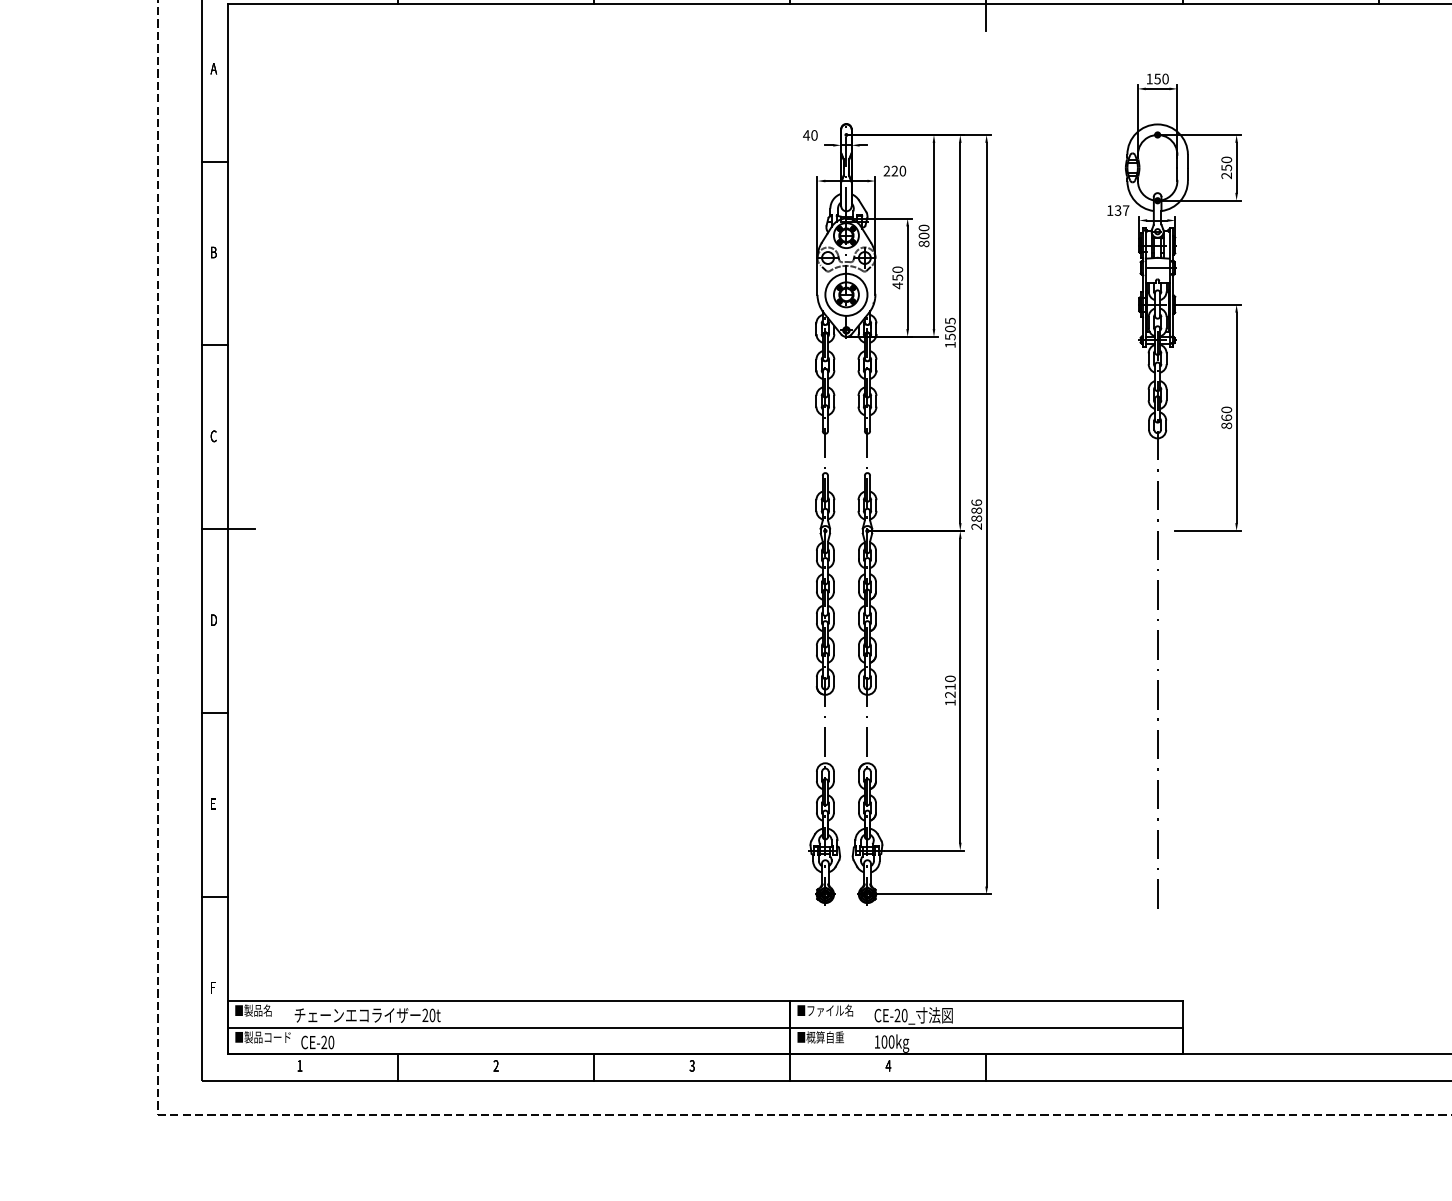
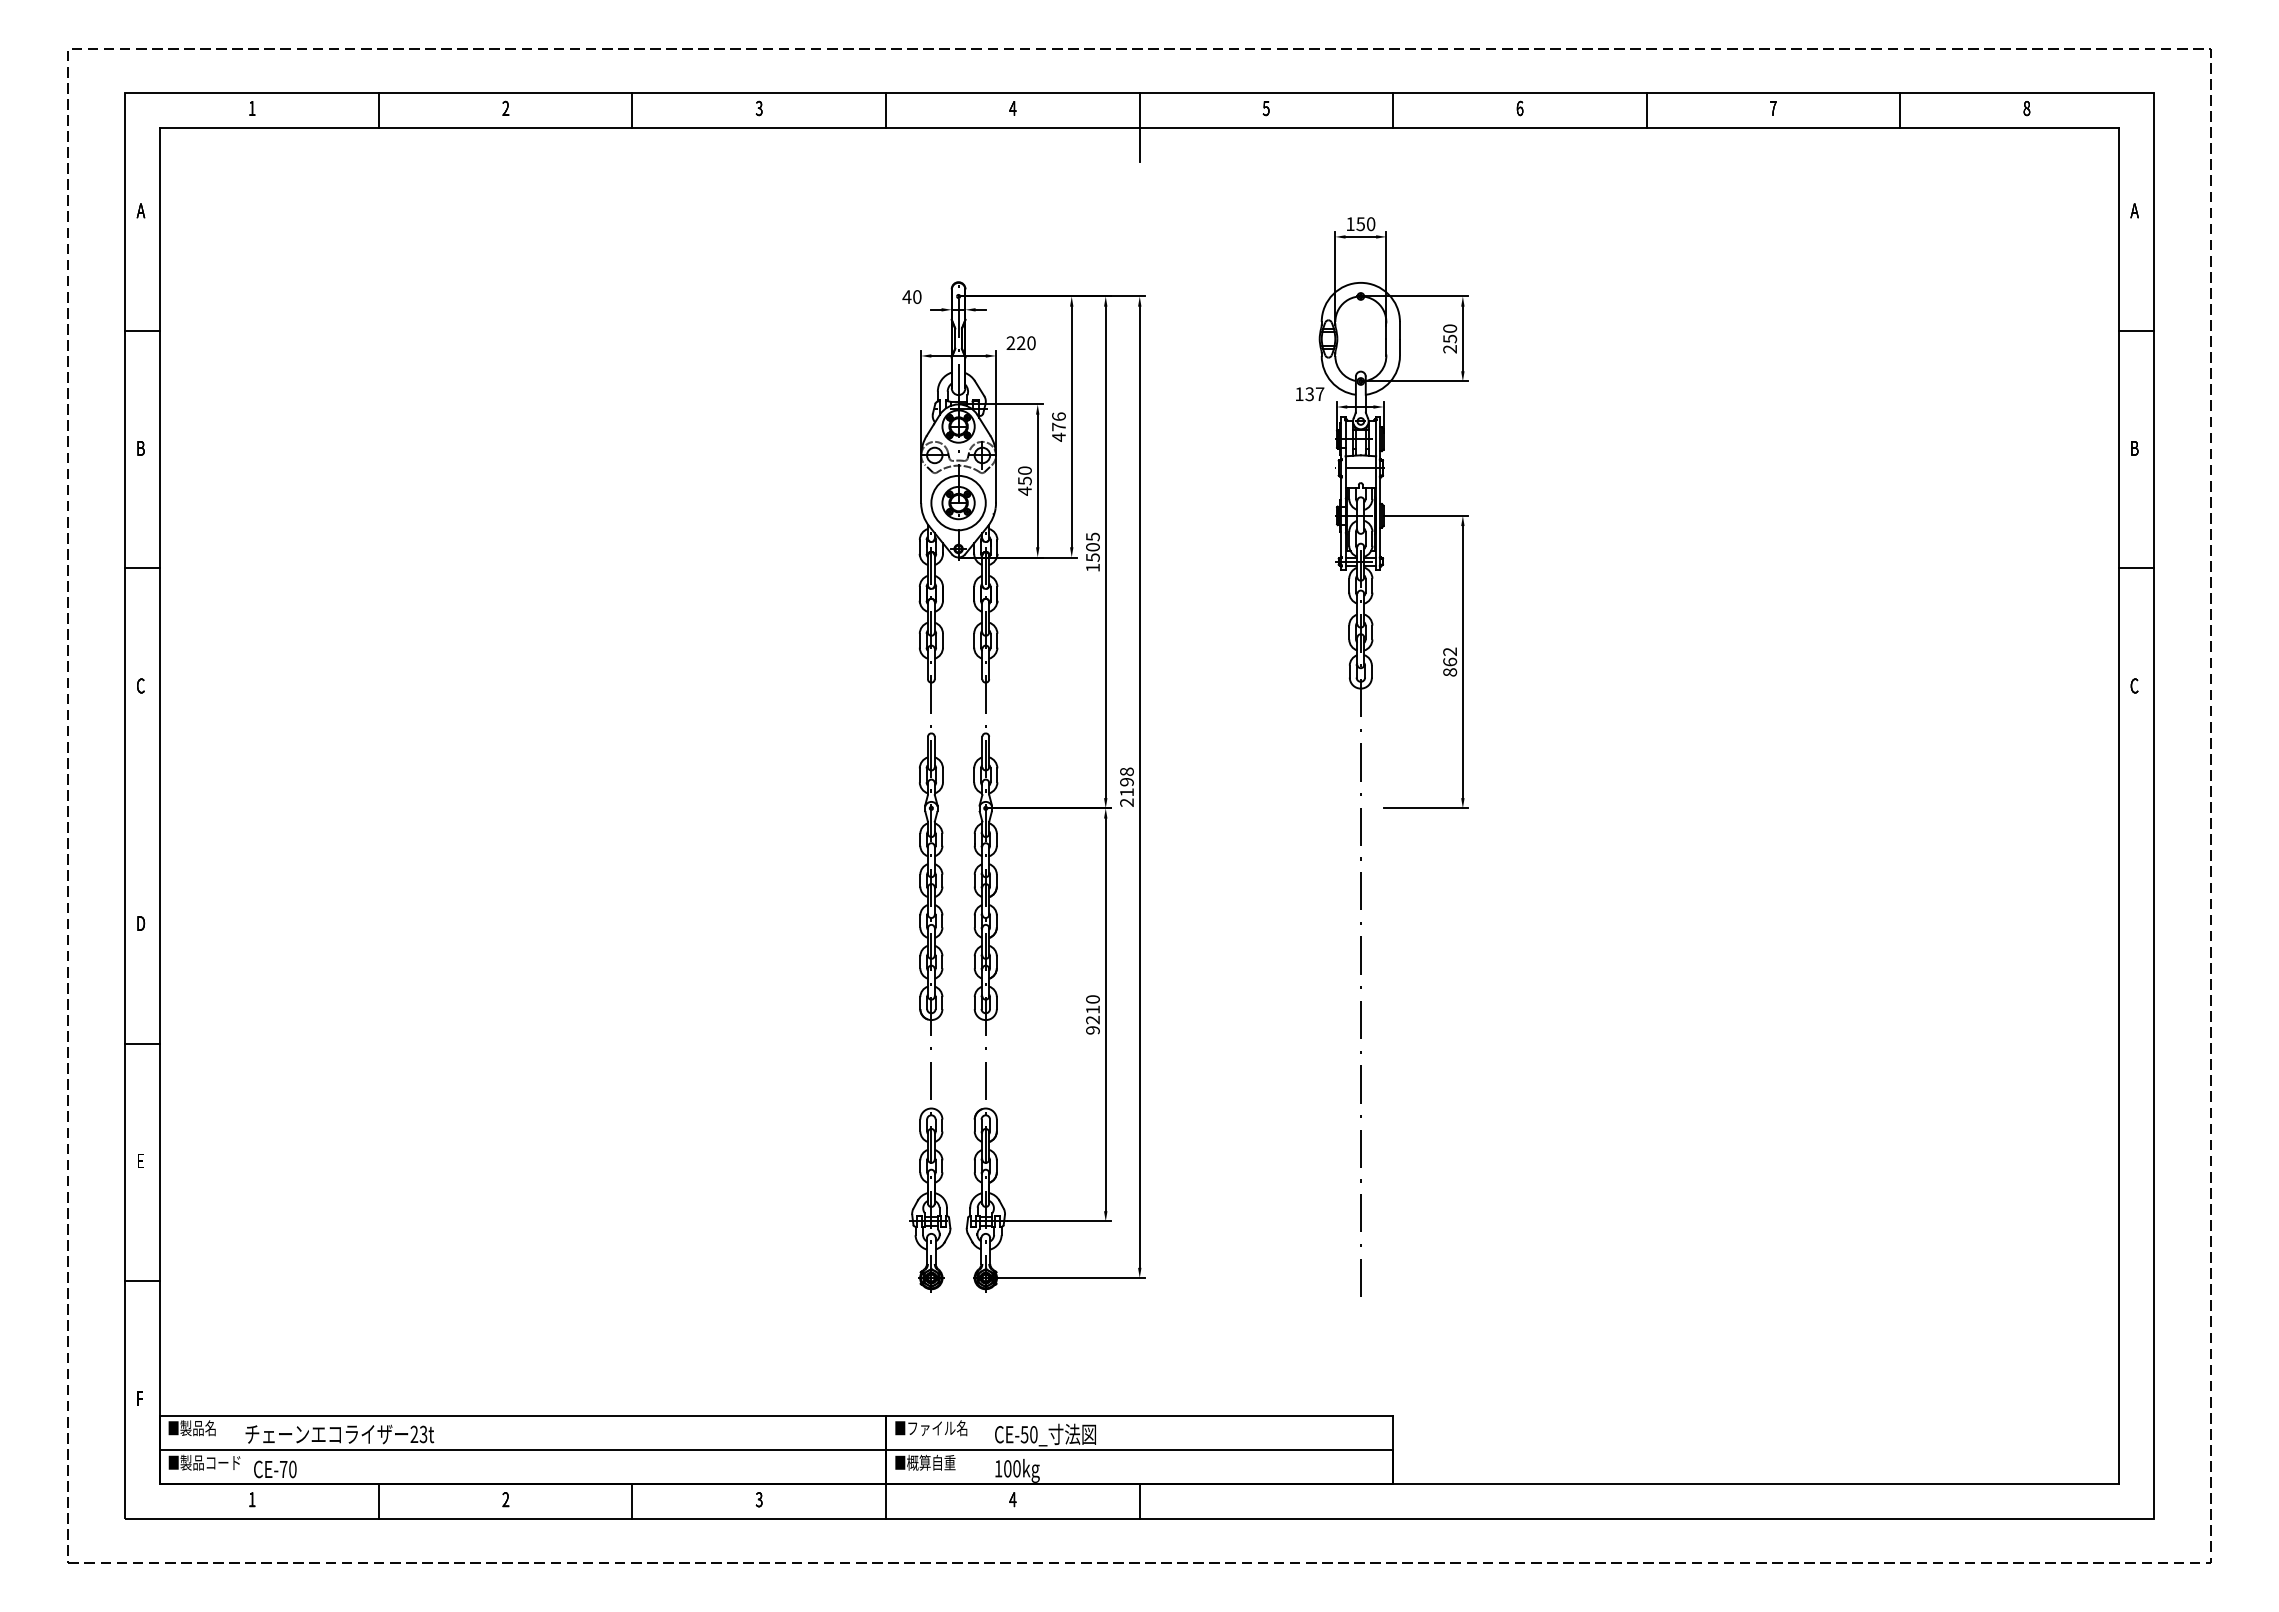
text: (923, 235) -> (1058, 426), 800 -> 476
text: (1227, 409) -> (1450, 651), 860 -> 862
text: (976, 510) -> (1126, 781), 2886 -> 2198
line: (228, 528) -> (159, 805), removed
text: (950, 702) -> (1092, 1030), 1210 -> 9210
text: (432, 1015) -> (423, 1434), 20t -> 23t
text: (897, 1015) -> (1024, 1434), CE-20_ -> CE-50_
text: (324, 1041) -> (283, 1468), CE-20 -> CE-70

